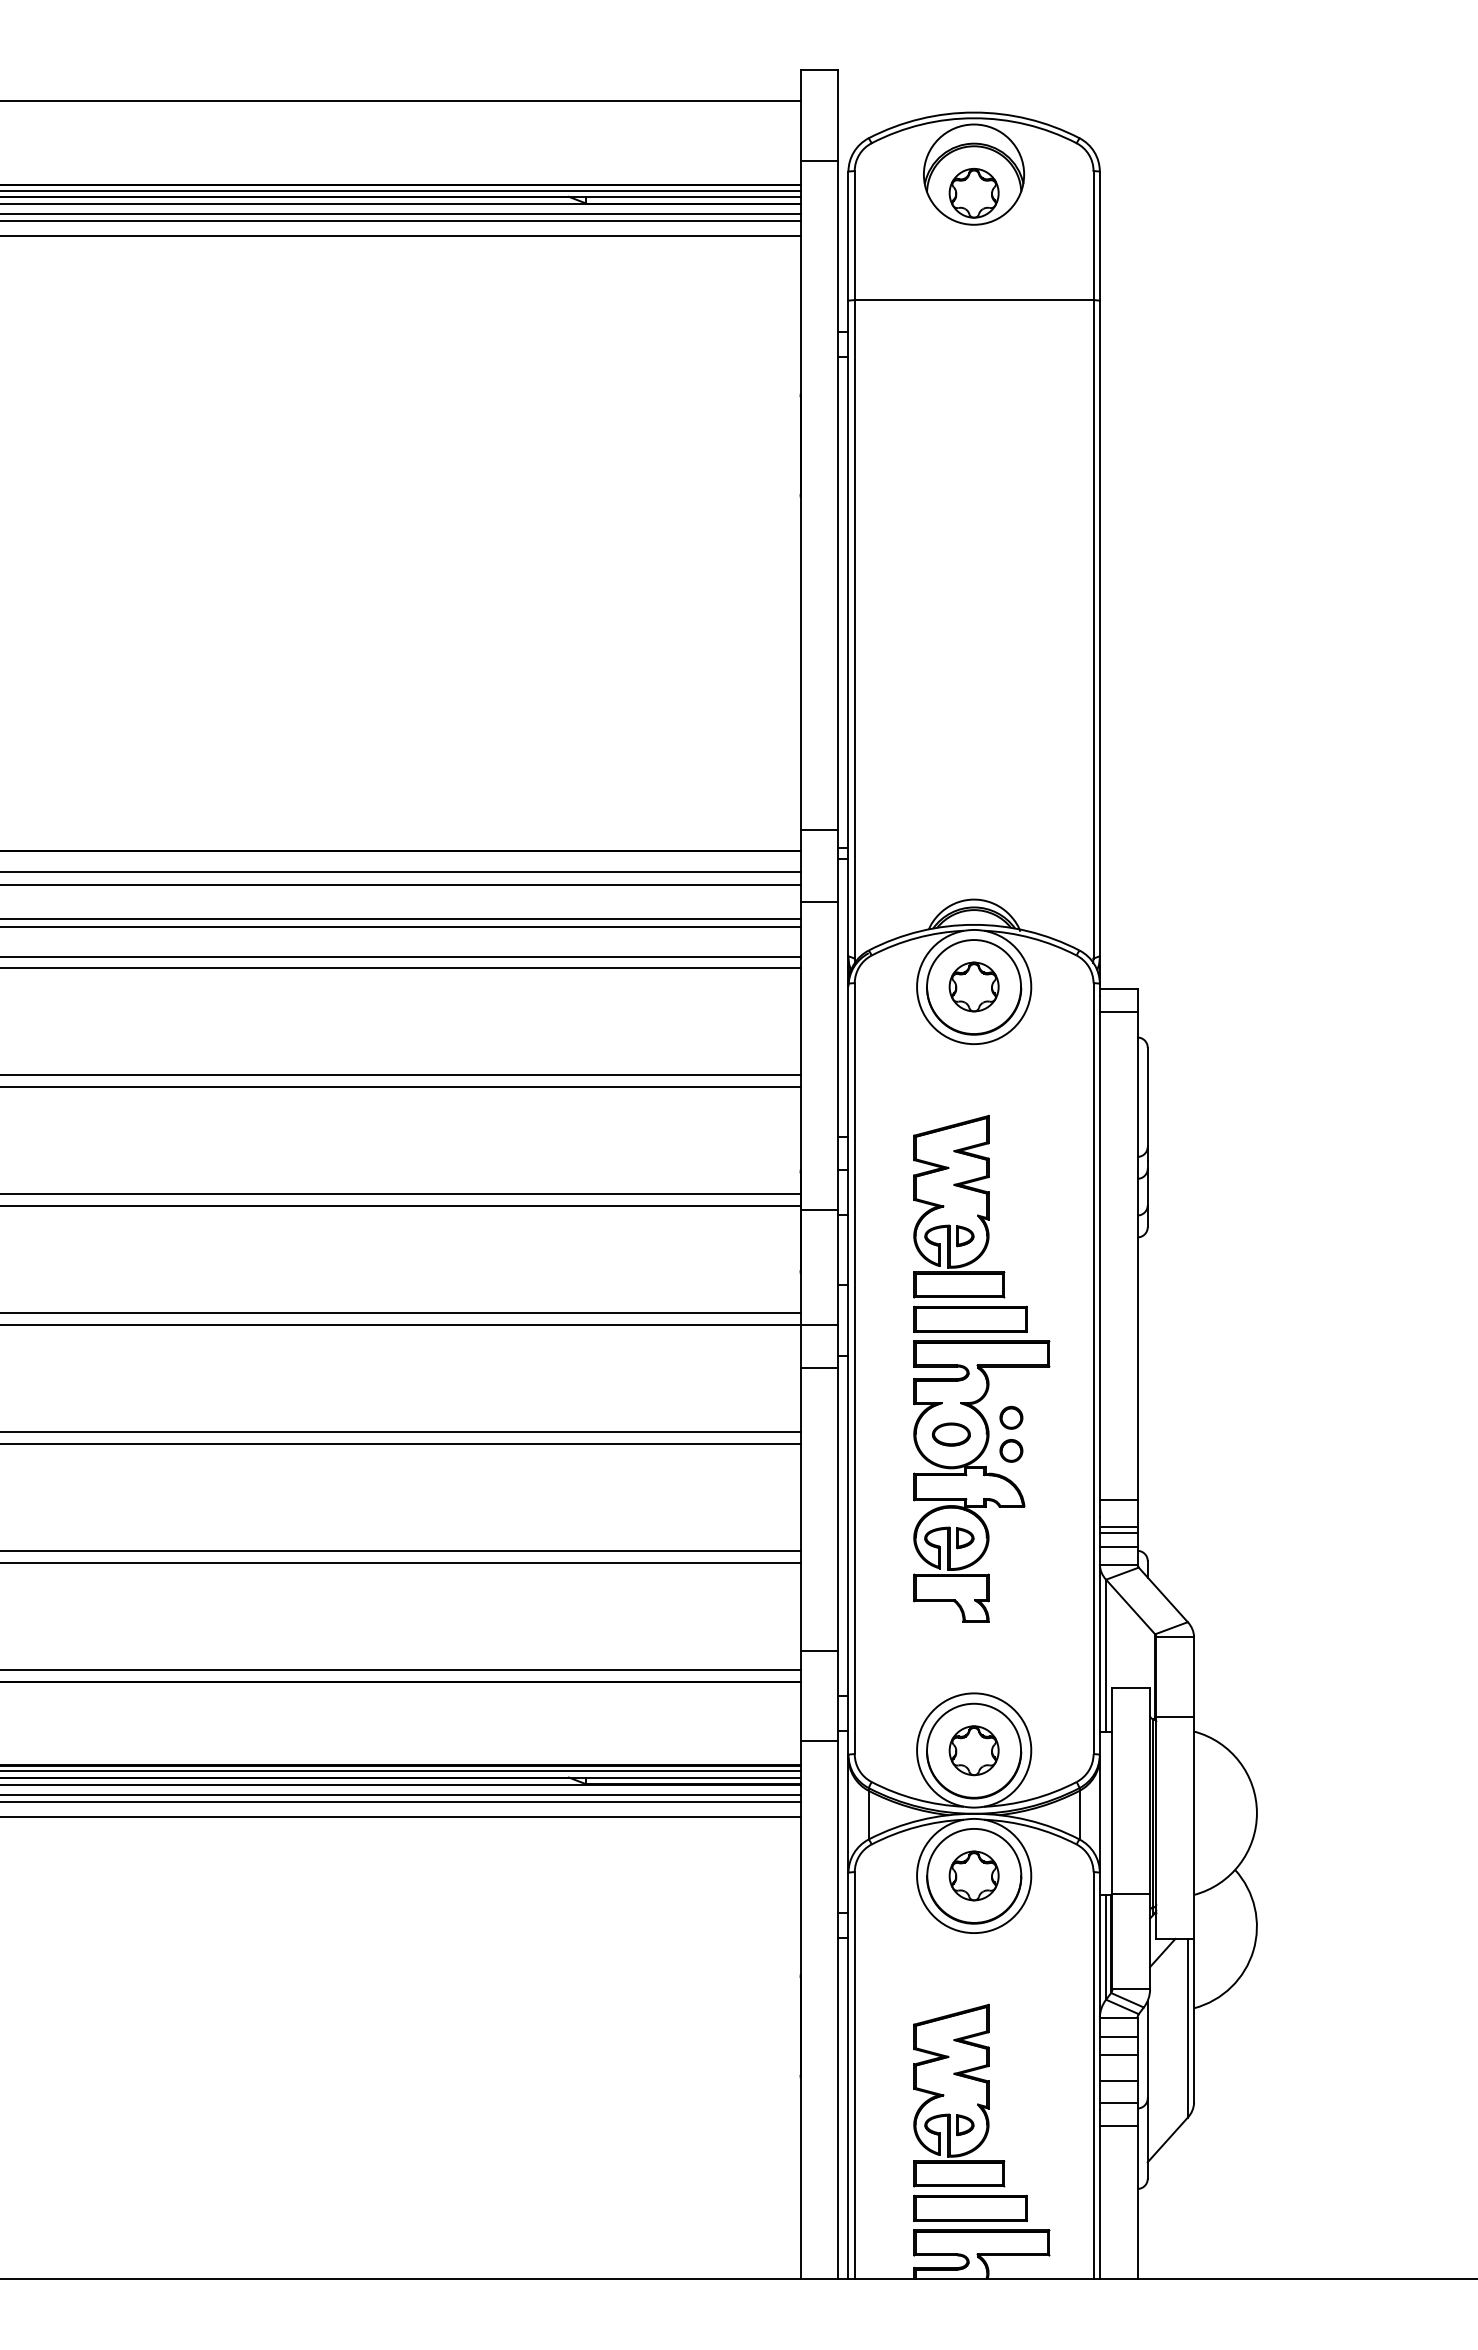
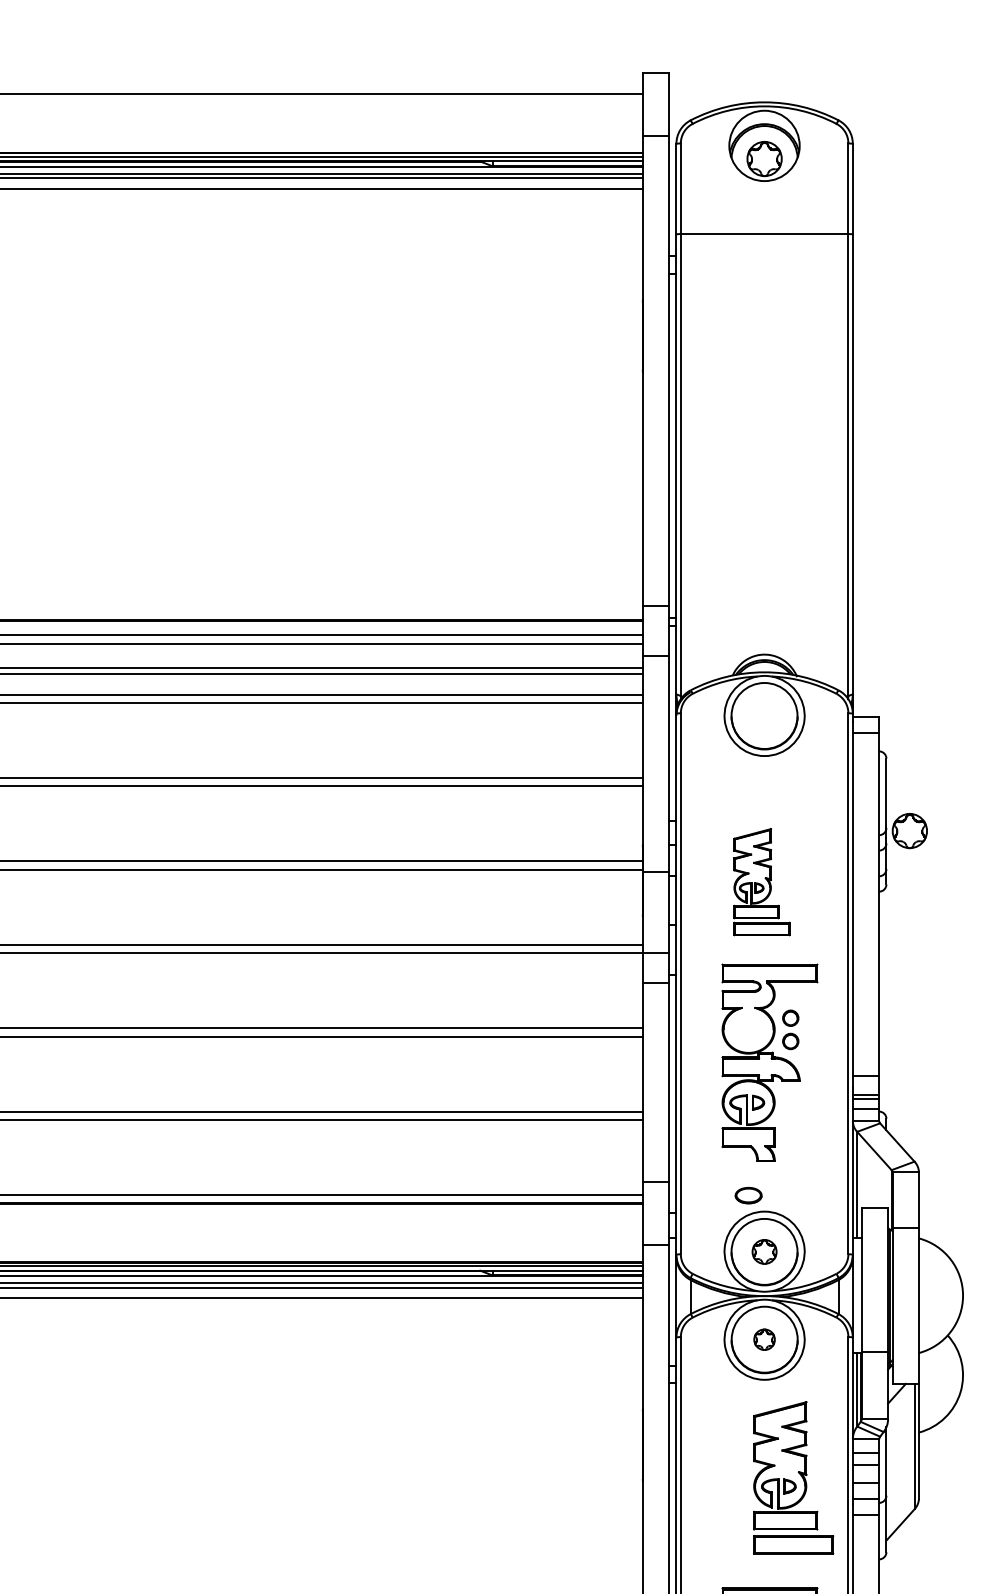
part: (973, 986) -> (909, 830), moved
part: (970, 1223) -> (762, 881), size x0.7
part: (950, 1434) -> (748, 1195), moved
part: (973, 1750) -> (764, 1251), size x0.7
part: (973, 1875) -> (764, 1339), size x0.6
part: (970, 2112) -> (793, 1477), moved

